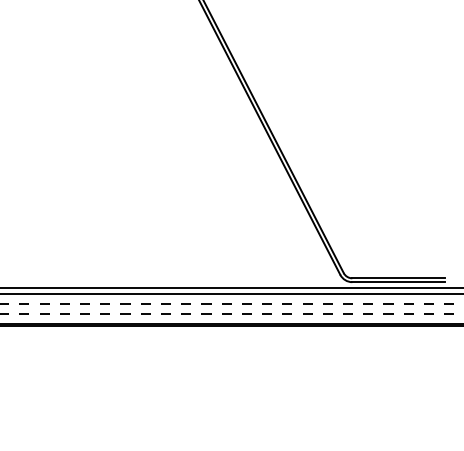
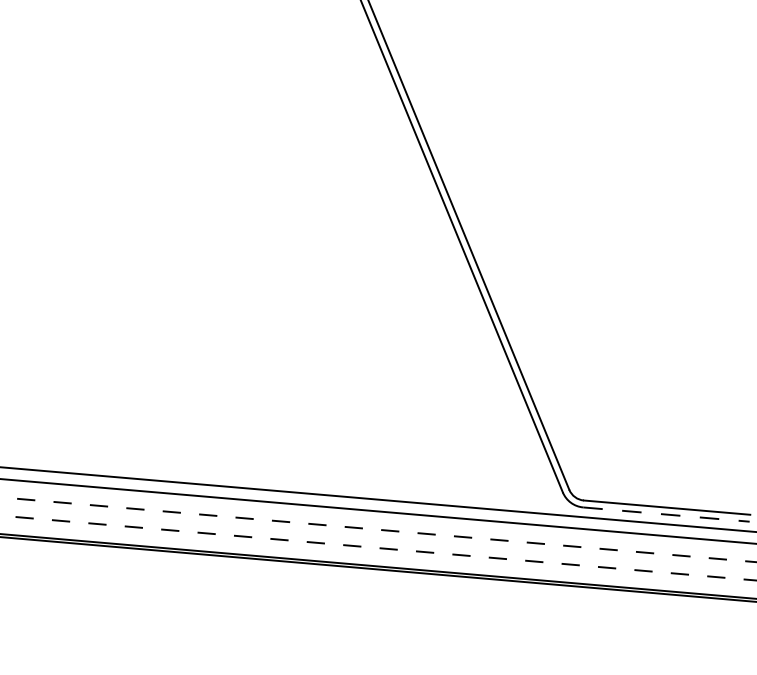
line: (399, 282) -> (668, 515), solid -> dashed

